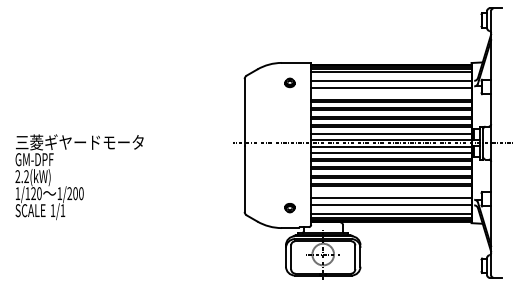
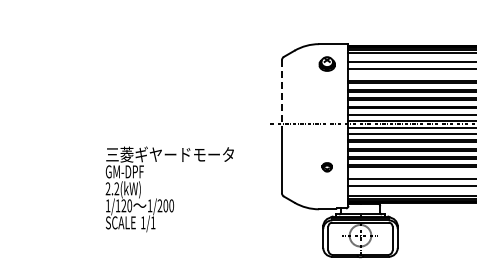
part: (289, 82) -> (326, 63), size x1.6
line: (244, 112) -> (281, 93), solid -> dashed
text: (79, 177) -> (169, 189), moved
part: (289, 208) -> (326, 167), moved

